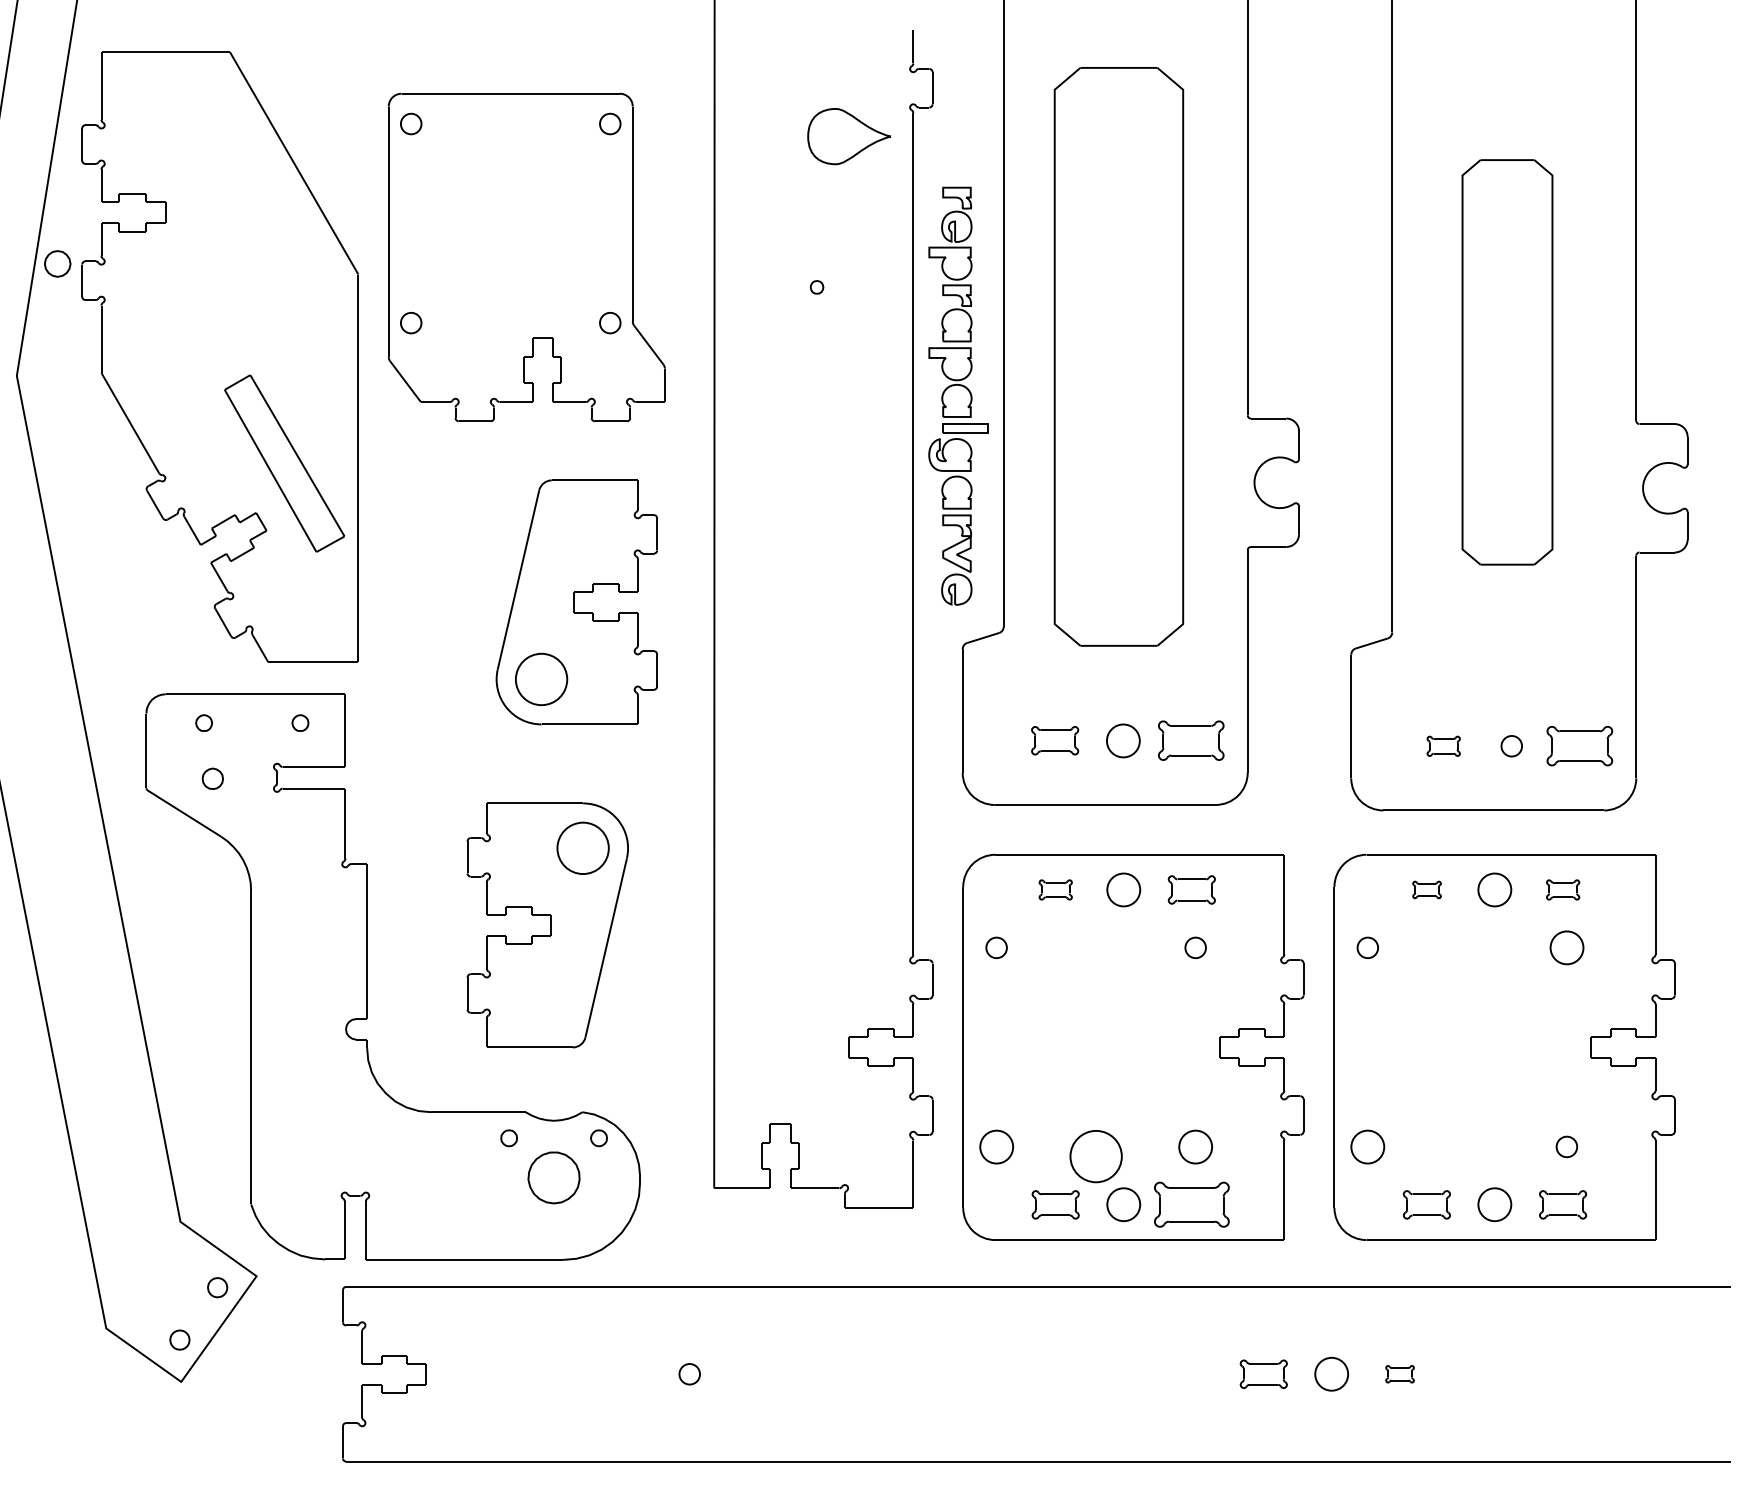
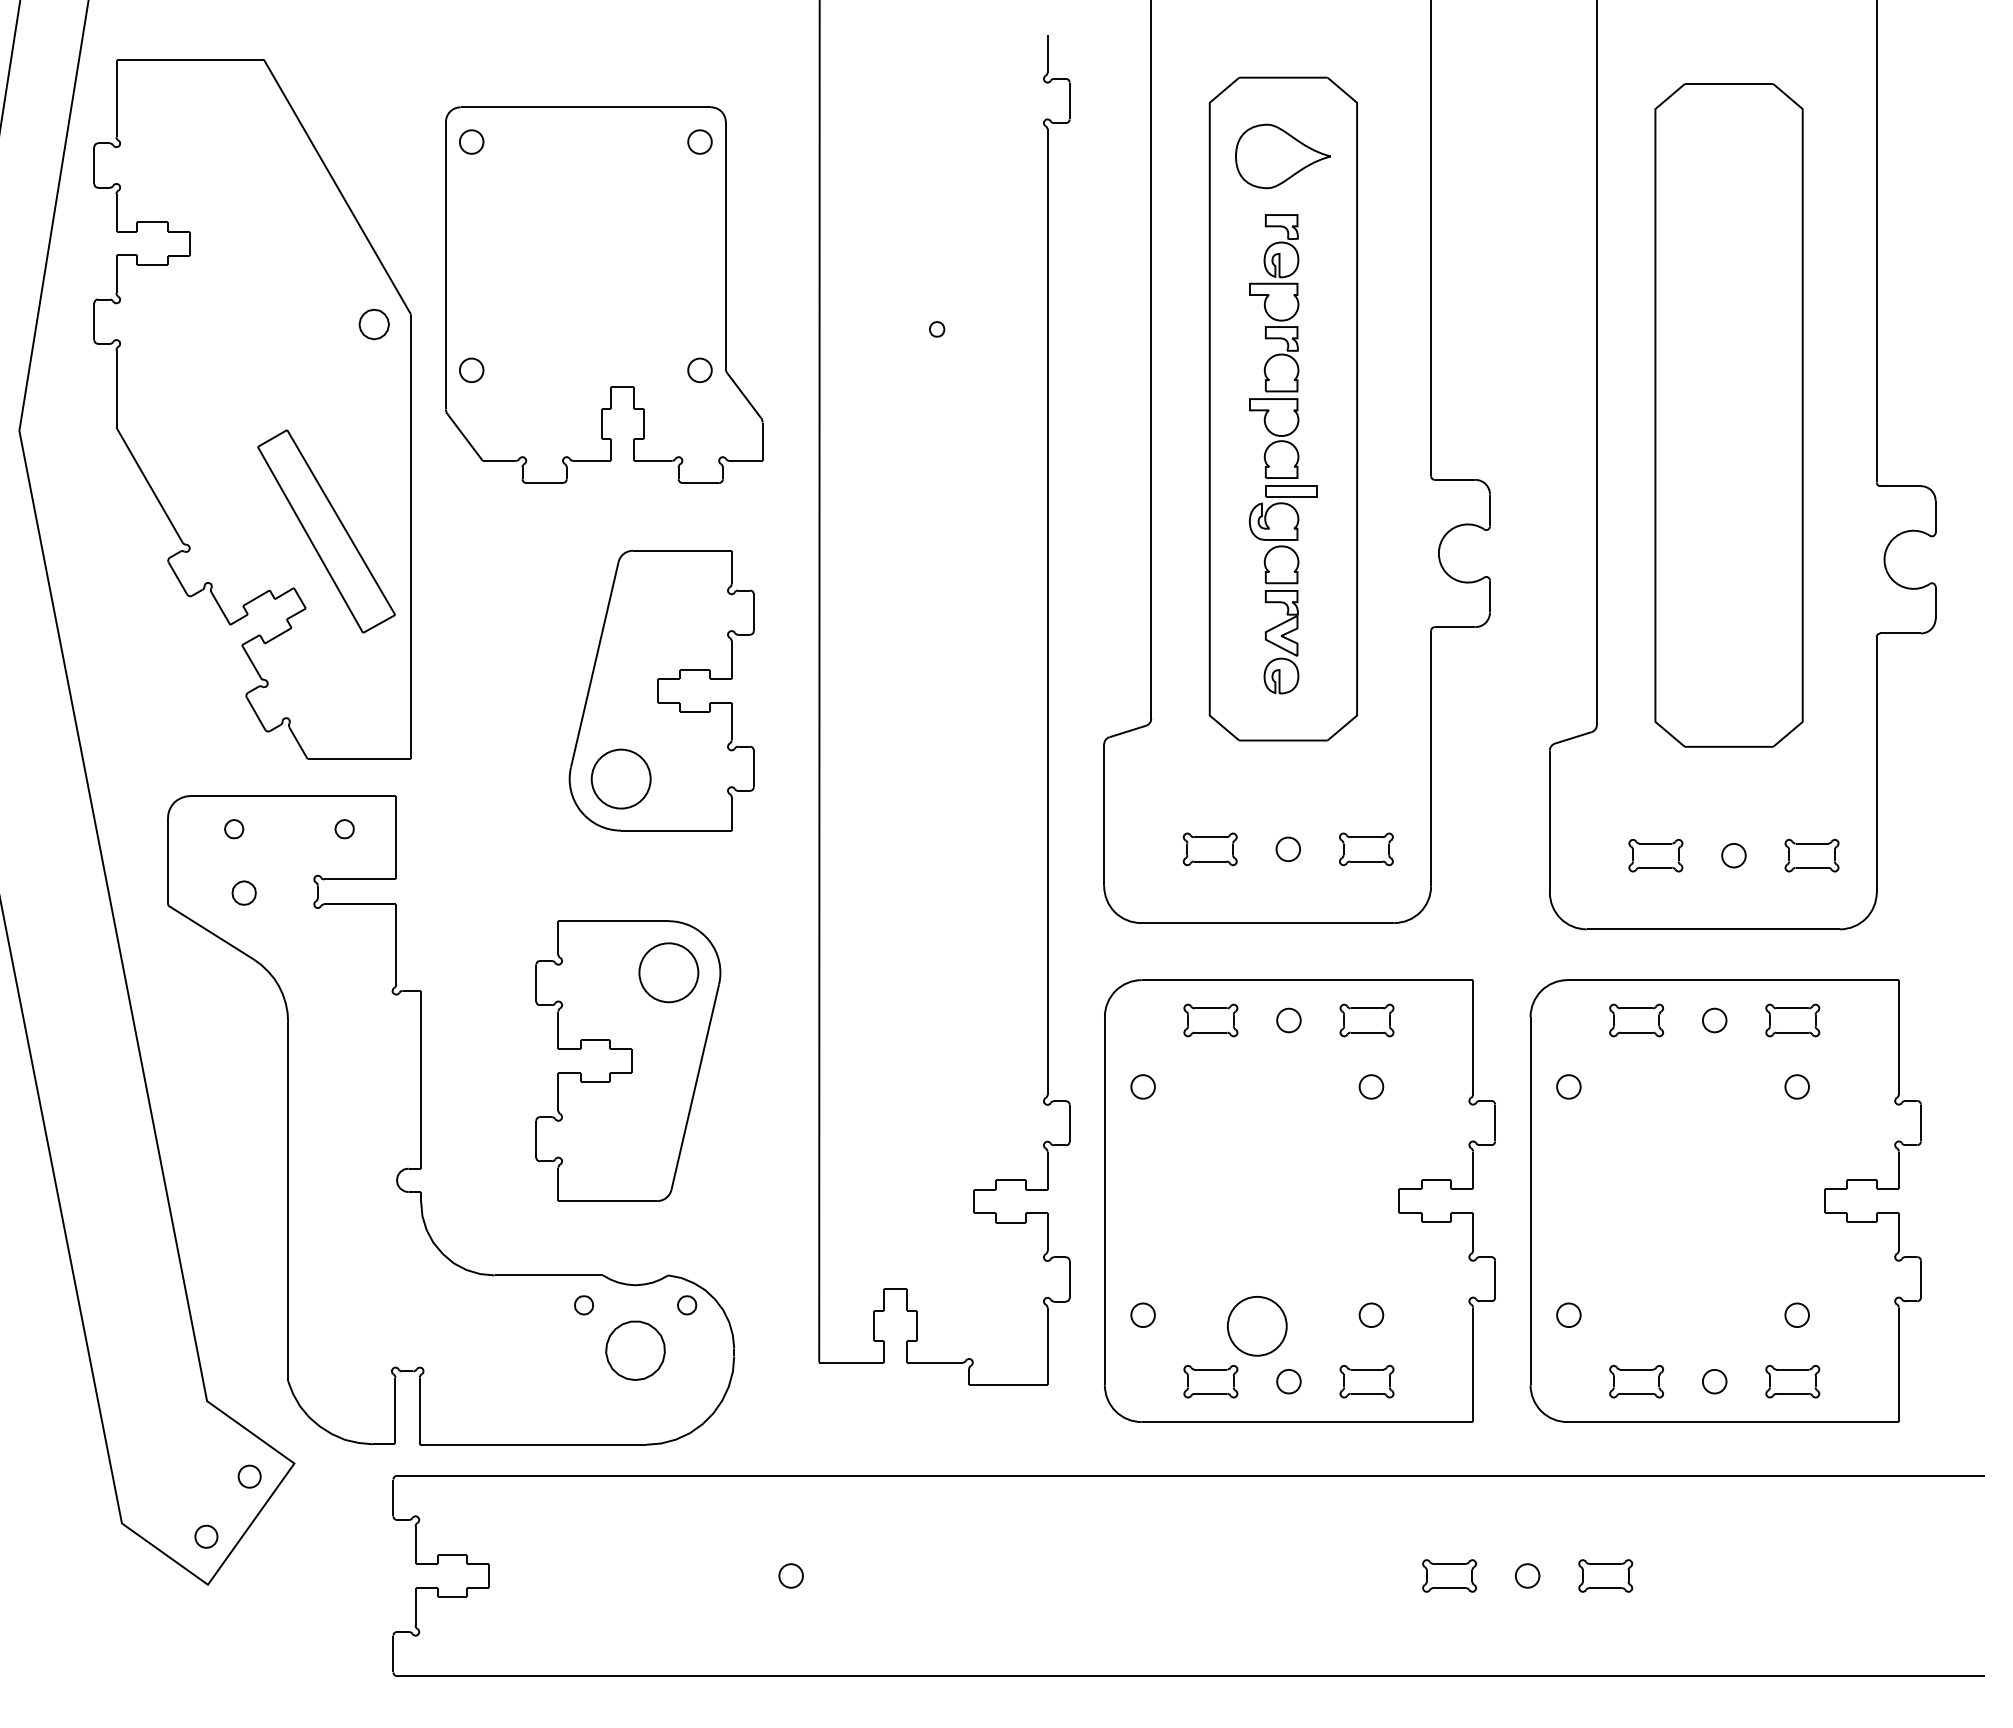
part: (848, 136) -> (1282, 156), moved
part: (57, 263) -> (373, 324), moved
part: (1507, 362) -> (1728, 415), size x1.43
part: (958, 396) -> (1283, 454), moved
part: (1122, 739) -> (1287, 848), size x0.62
part: (1191, 740) -> (1366, 849), size x0.71
part: (1443, 746) -> (1655, 855), size x1.43
part: (1579, 746) -> (1811, 855), size x0.71
part: (1055, 889) -> (1210, 1020), size x1.43
part: (1123, 889) -> (1288, 1020), size x0.62
part: (1426, 889) -> (1636, 1020), size x1.67
part: (1494, 889) -> (1714, 1020), size x0.62
part: (1562, 889) -> (1792, 1020), size x1.43
part: (1566, 947) -> (1796, 1086), size x0.62
part: (996, 1146) -> (1142, 1314), size x0.62
part: (1195, 1146) -> (1371, 1314), size x0.62
part: (1367, 1146) -> (1568, 1314), size x0.62
part: (1123, 1204) -> (1288, 1381), size x0.62
part: (1191, 1204) -> (1366, 1381), size x0.62
part: (1494, 1204) -> (1714, 1381), size x0.62
part: (1331, 1373) -> (1527, 1575), size x0.62
part: (1399, 1373) -> (1605, 1575), size x1.67

